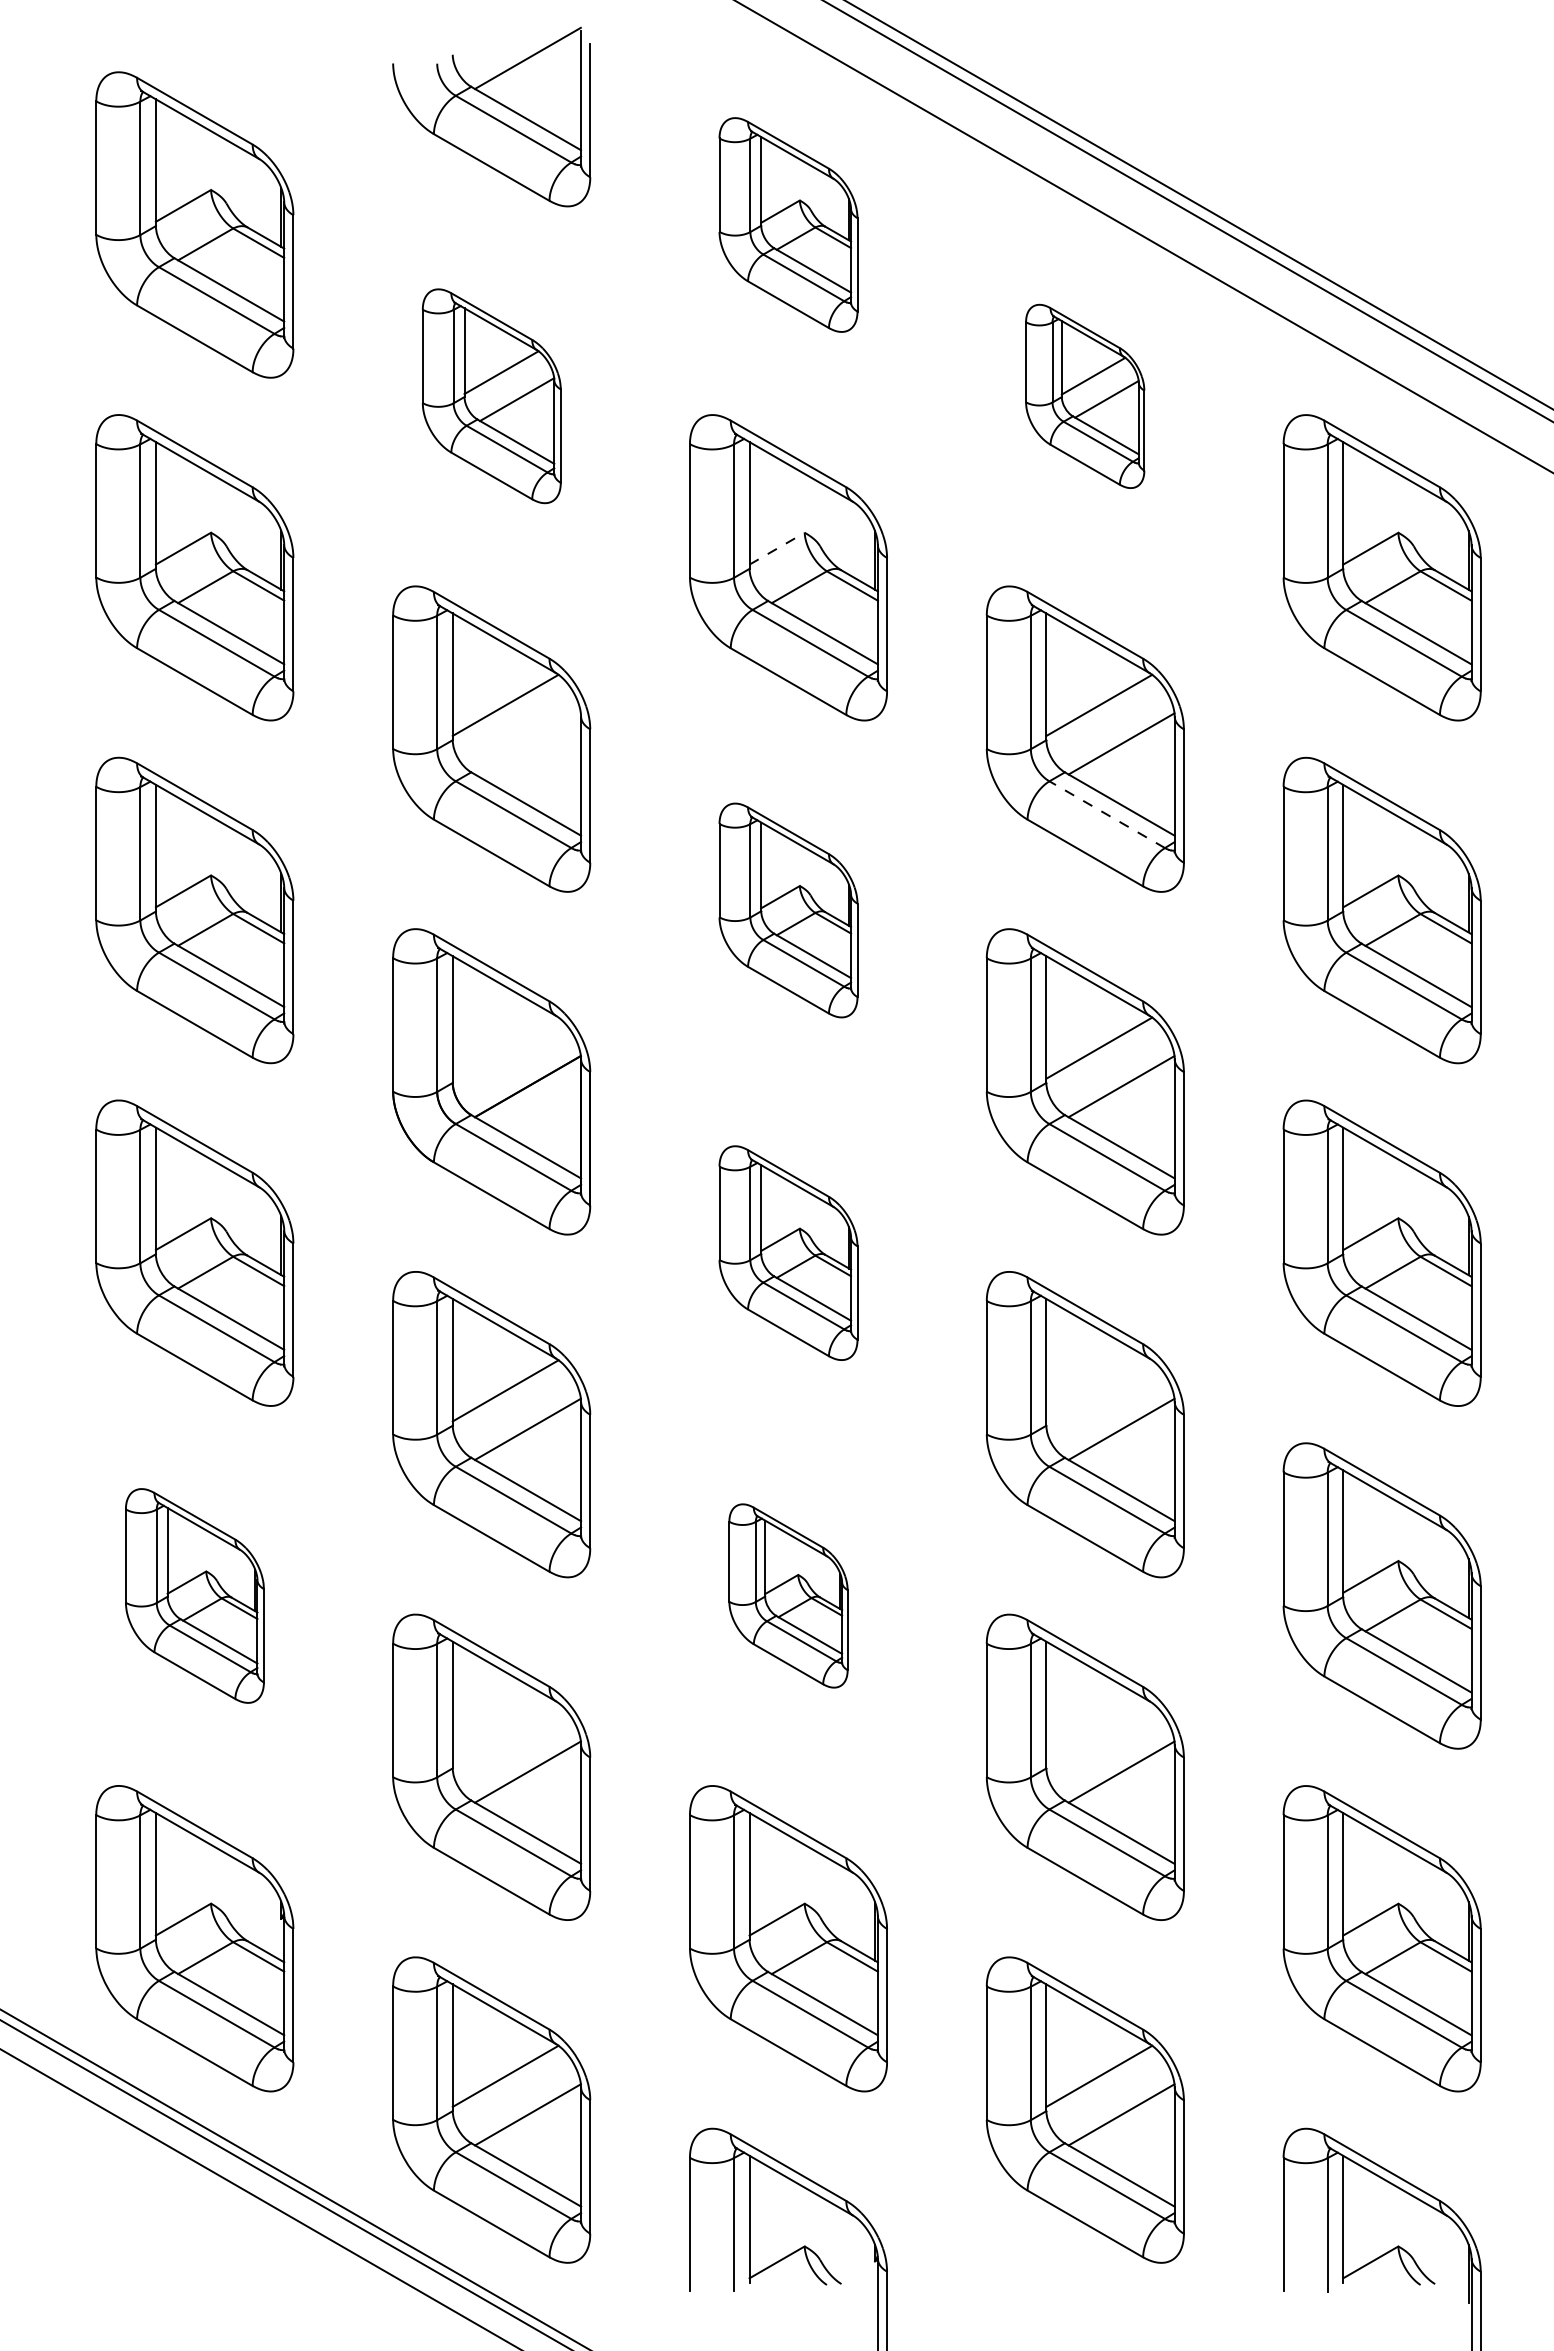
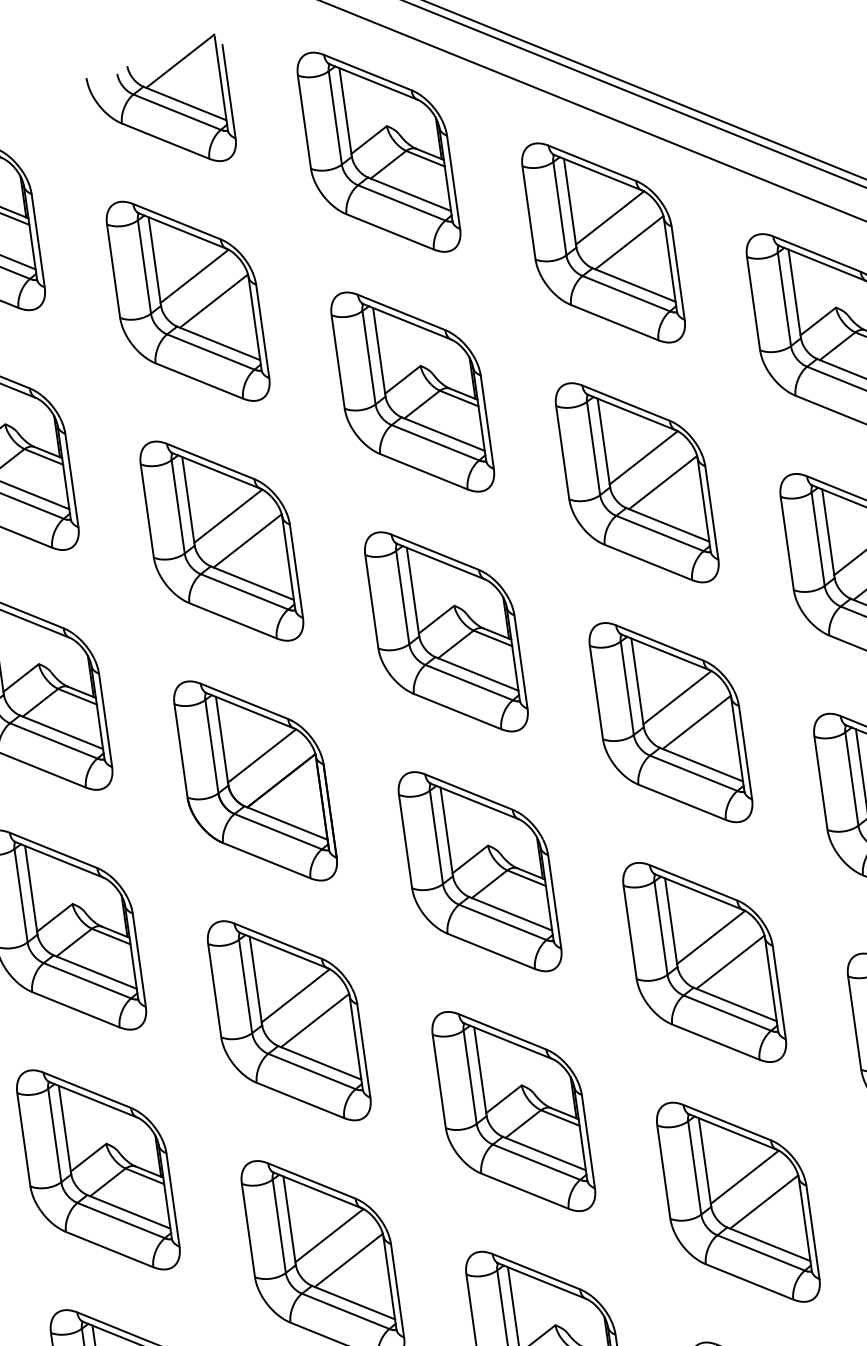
part: (788, 224) -> (378, 151), size x1.43
part: (491, 395) -> (187, 300), size x1.43
part: (1084, 396) -> (602, 243), size x1.67
line: (777, 548) -> (403, 379), dashed -> solid
line: (527, 743) -> (247, 540), added
line: (1107, 814) -> (660, 533), dashed -> solid
part: (788, 910) -> (446, 631), size x1.43
line: (505, 1047) -> (261, 755), added
part: (788, 1252) -> (480, 871), size x1.43
line: (1099, 1390) -> (711, 937), added
part: (194, 1595) -> (98, 1169), size x1.43
part: (788, 1595) -> (513, 1111), size x1.67
line: (505, 1733) -> (329, 1235), added
line: (1099, 1733) -> (744, 1177), added

